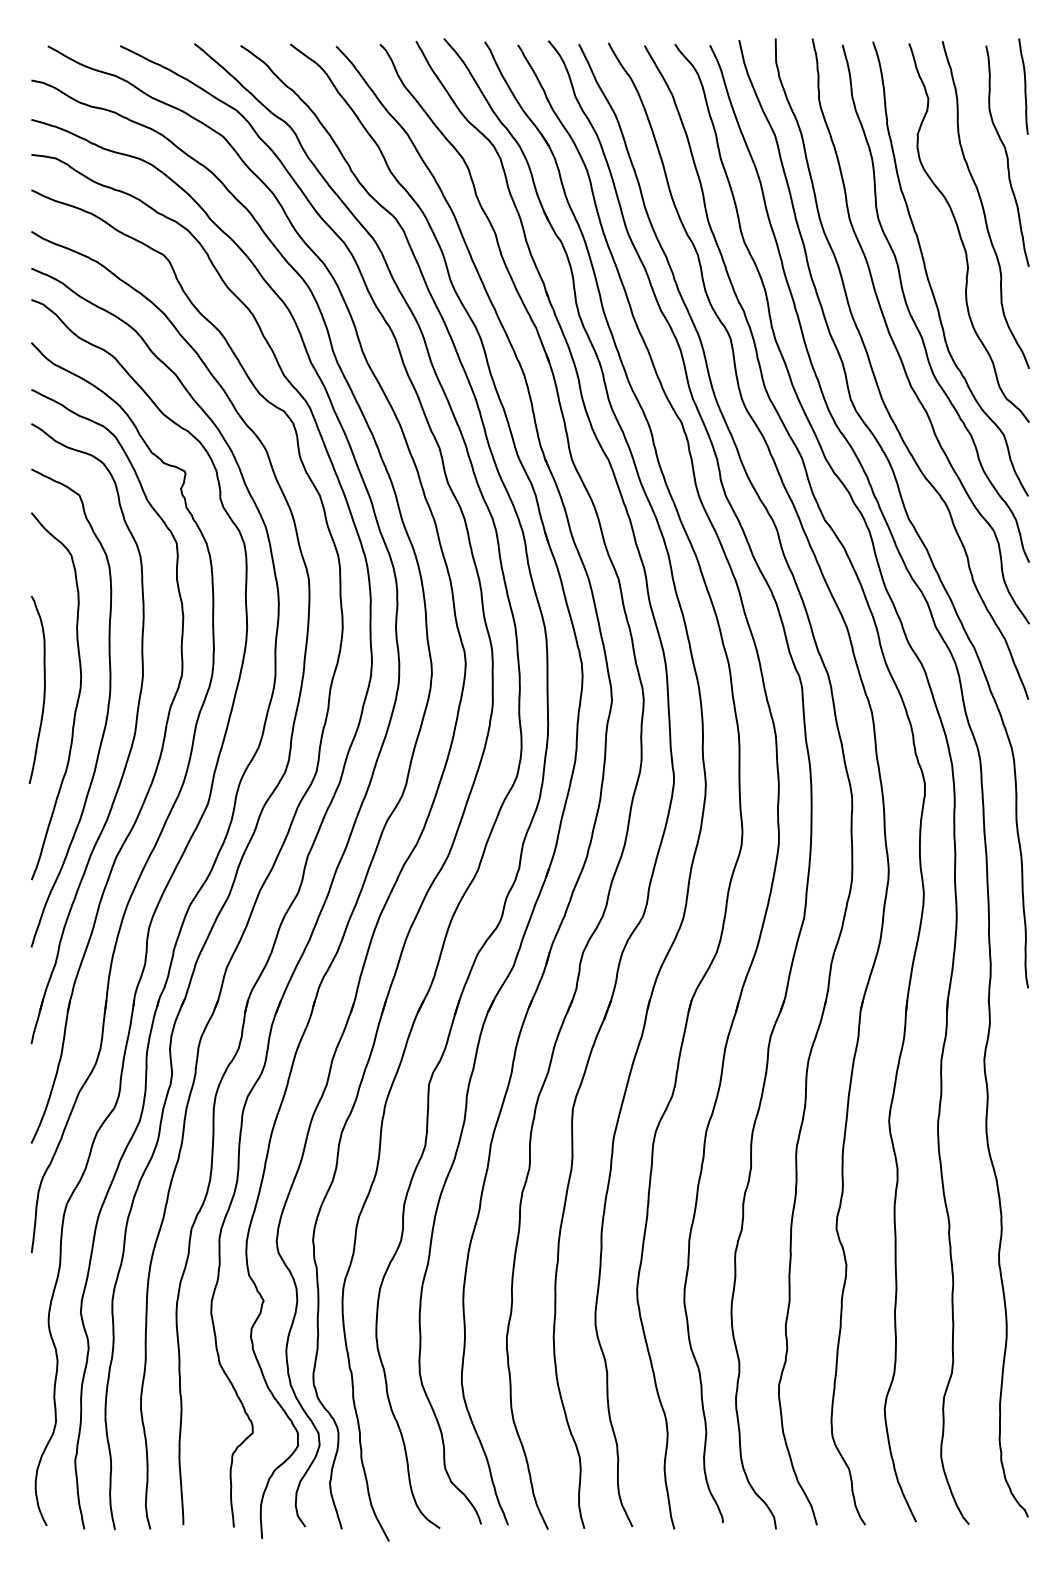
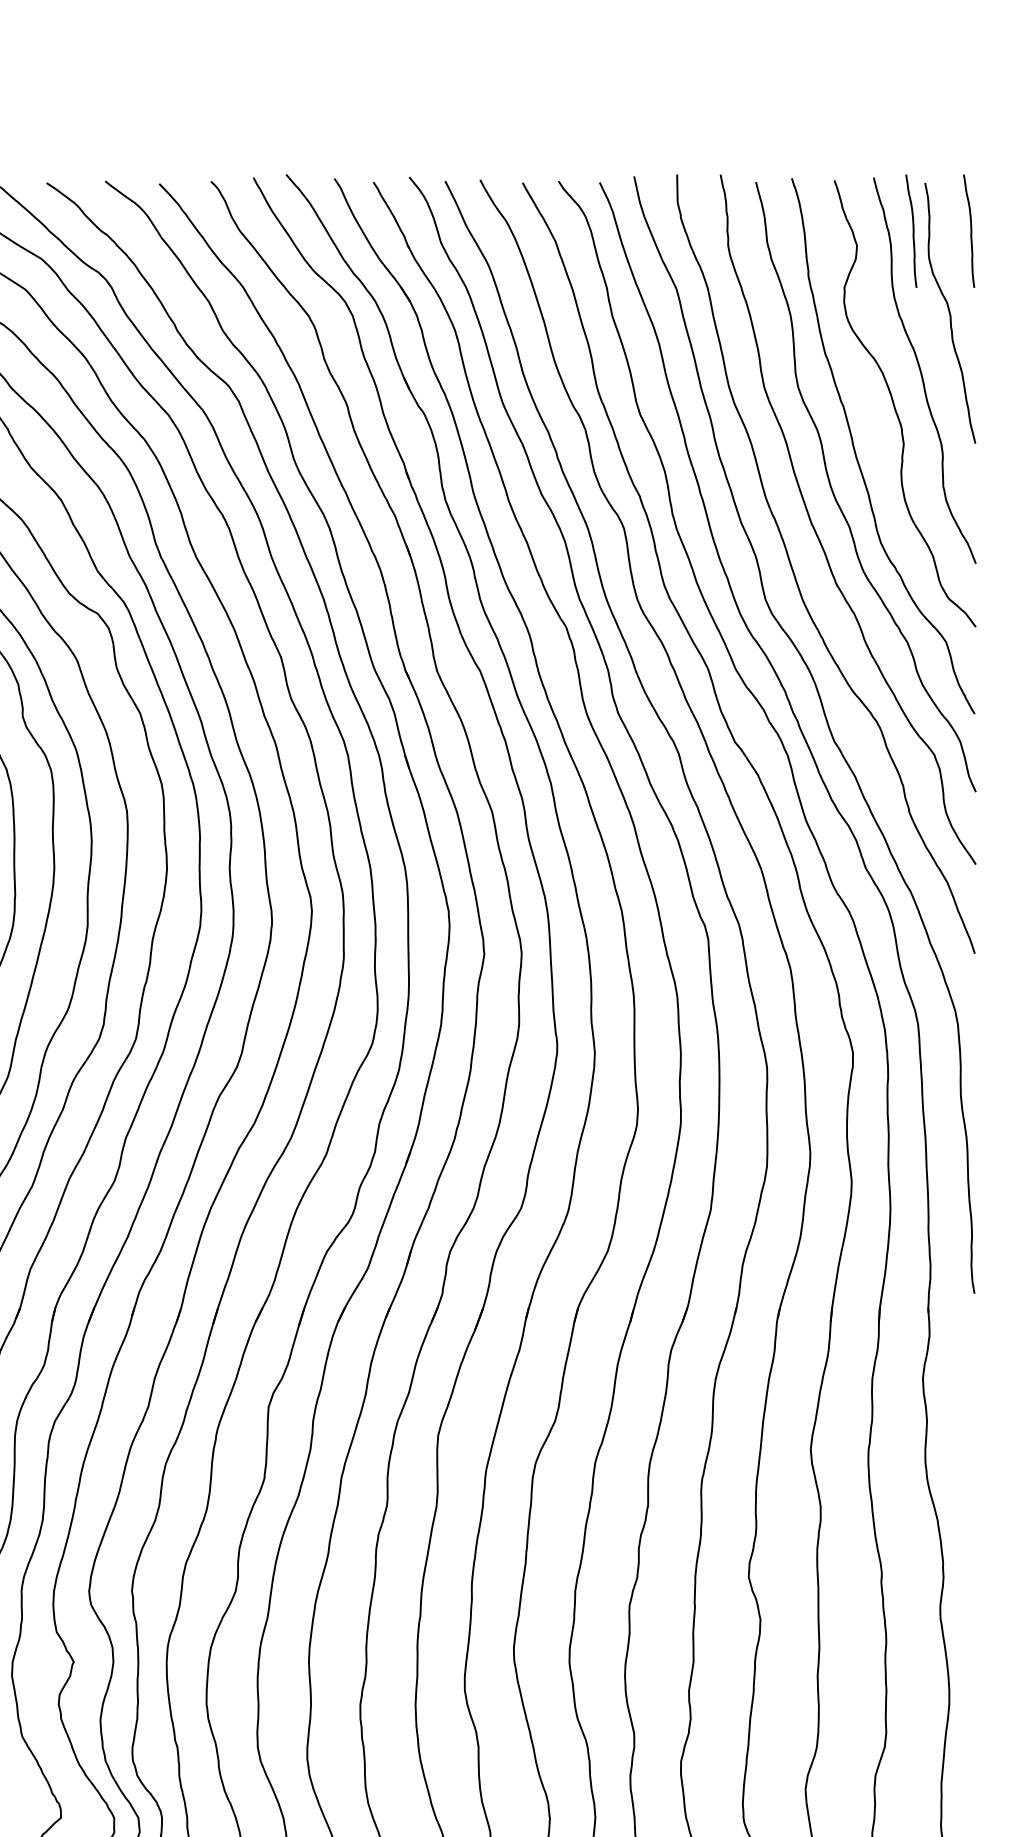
curve: (975, 86) -> (912, 231), added

